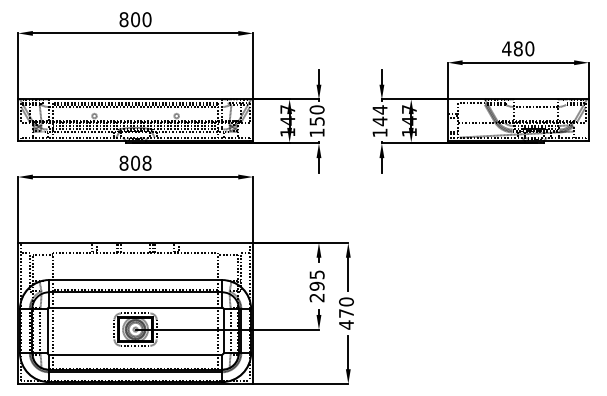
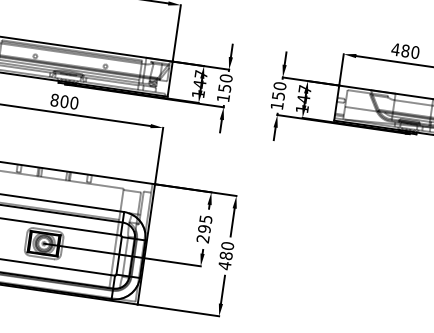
text: (379, 115) -> (278, 90), 144 -> 150
text: (146, 163) -> (73, 103), 808 -> 800
text: (346, 313) -> (226, 255), 470 -> 480

